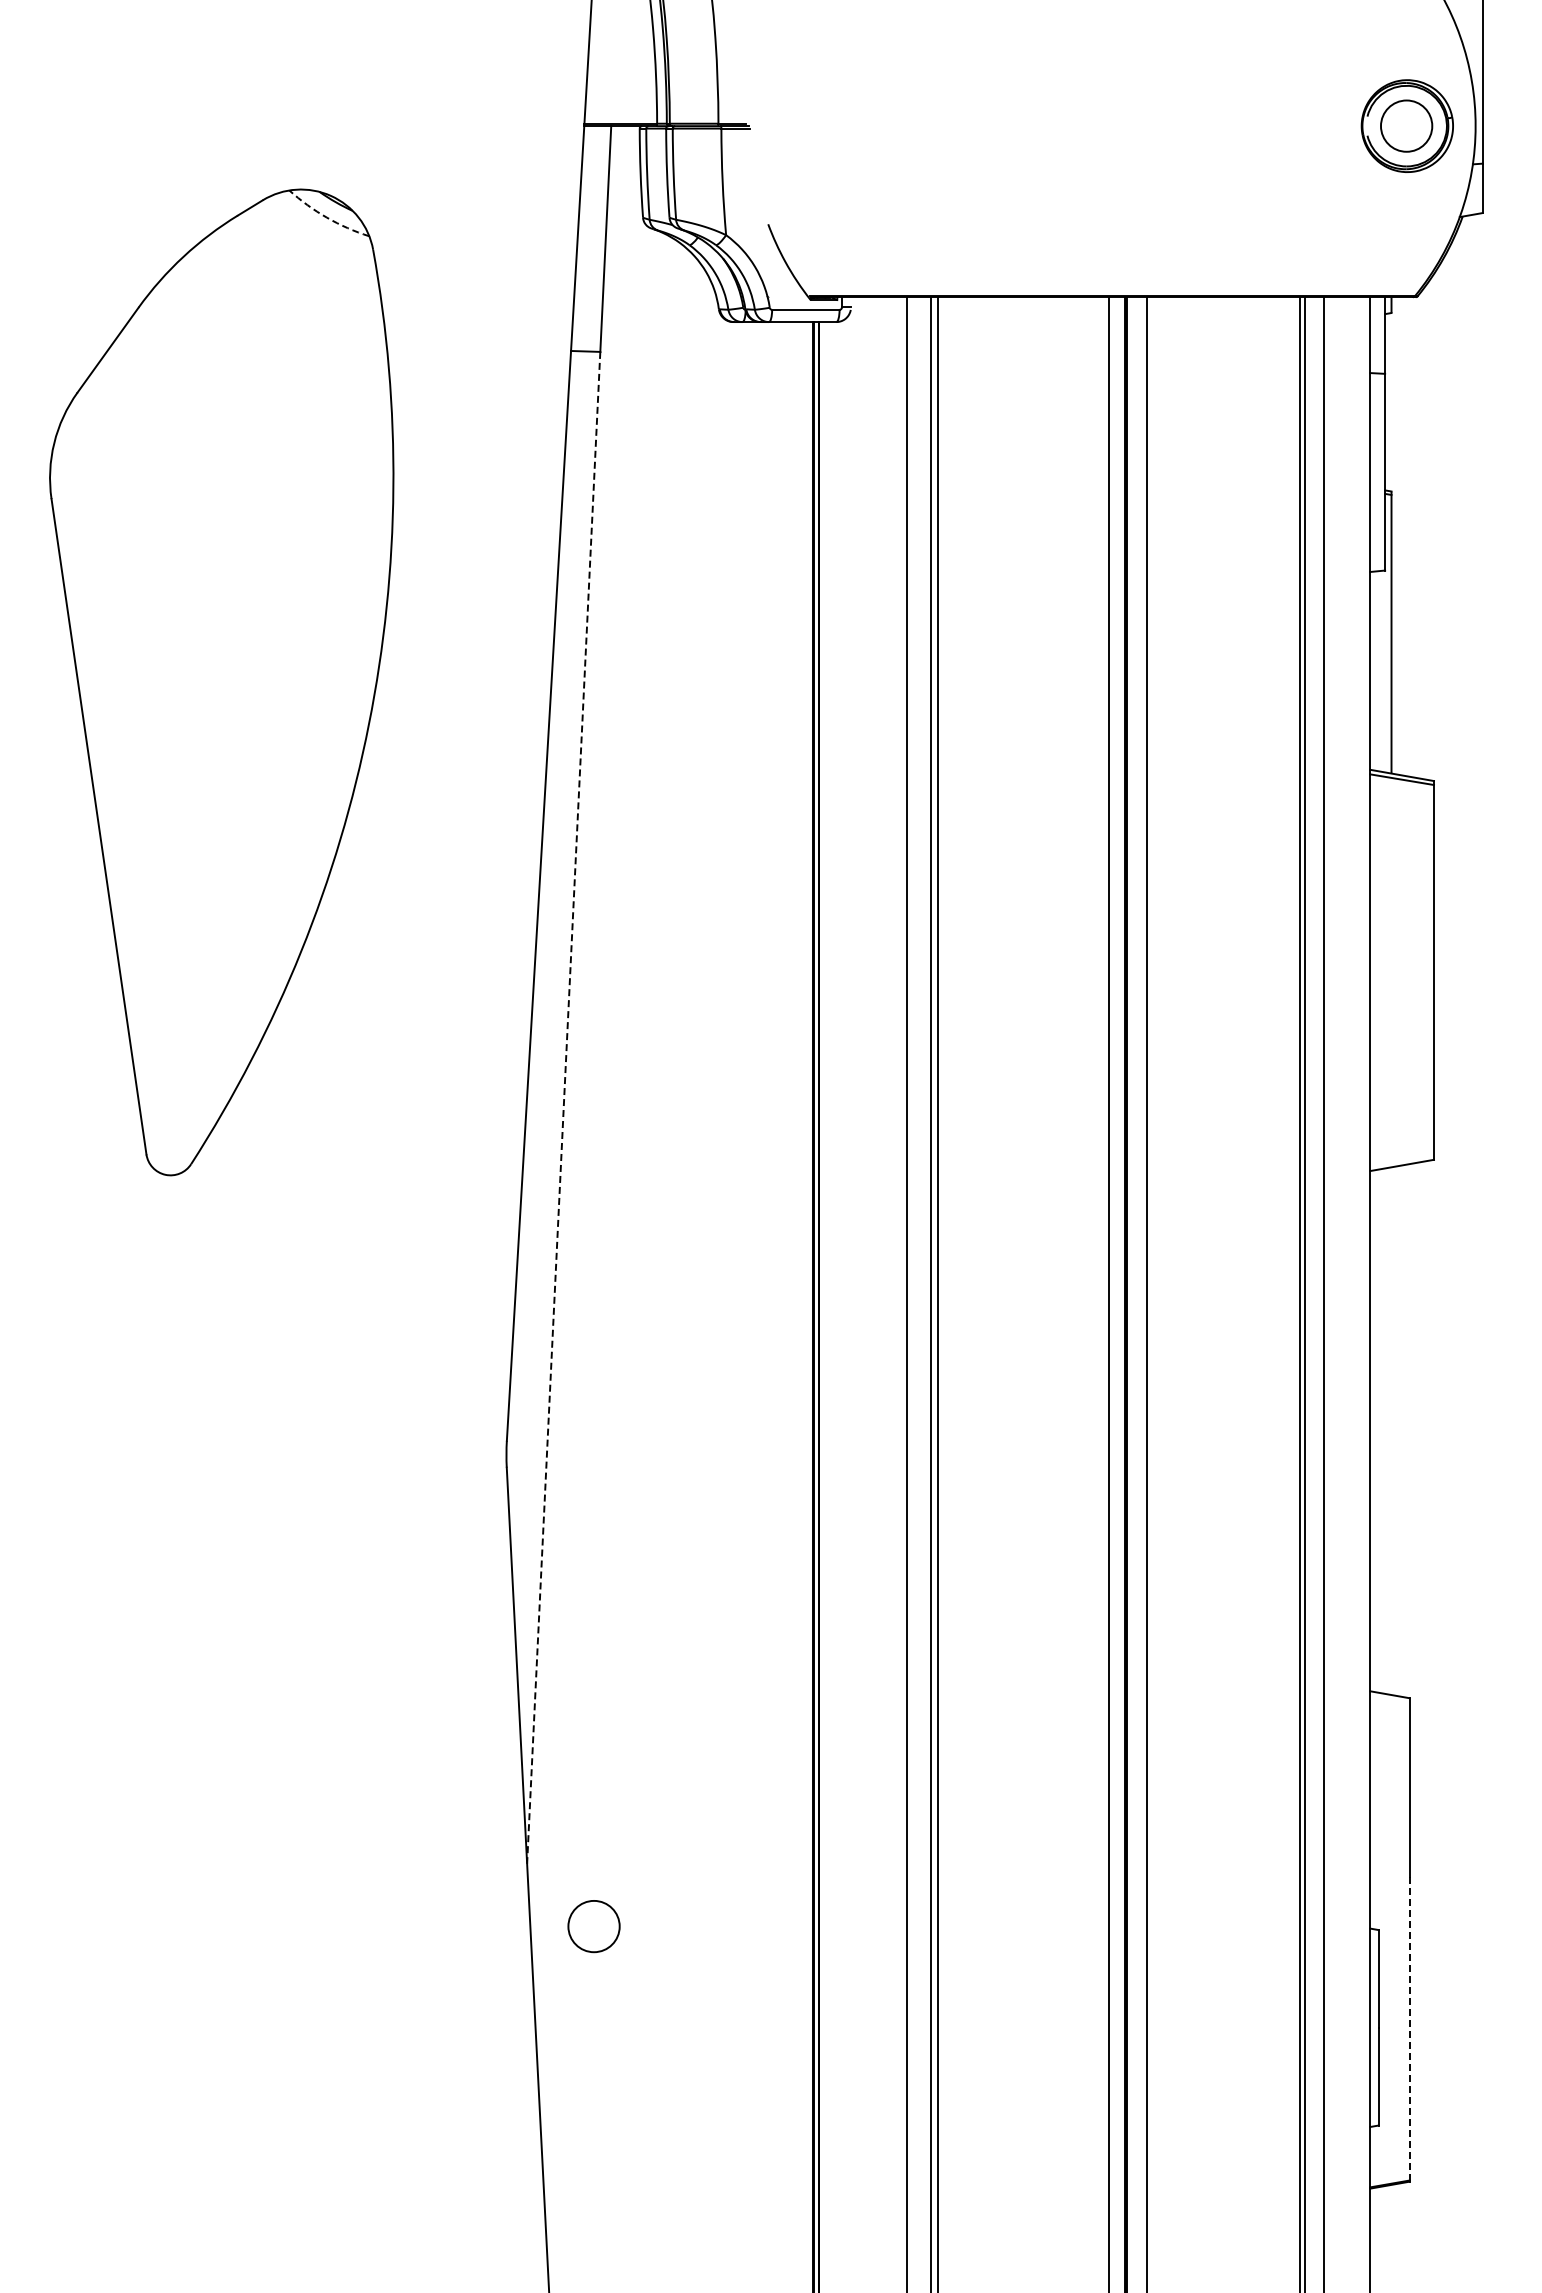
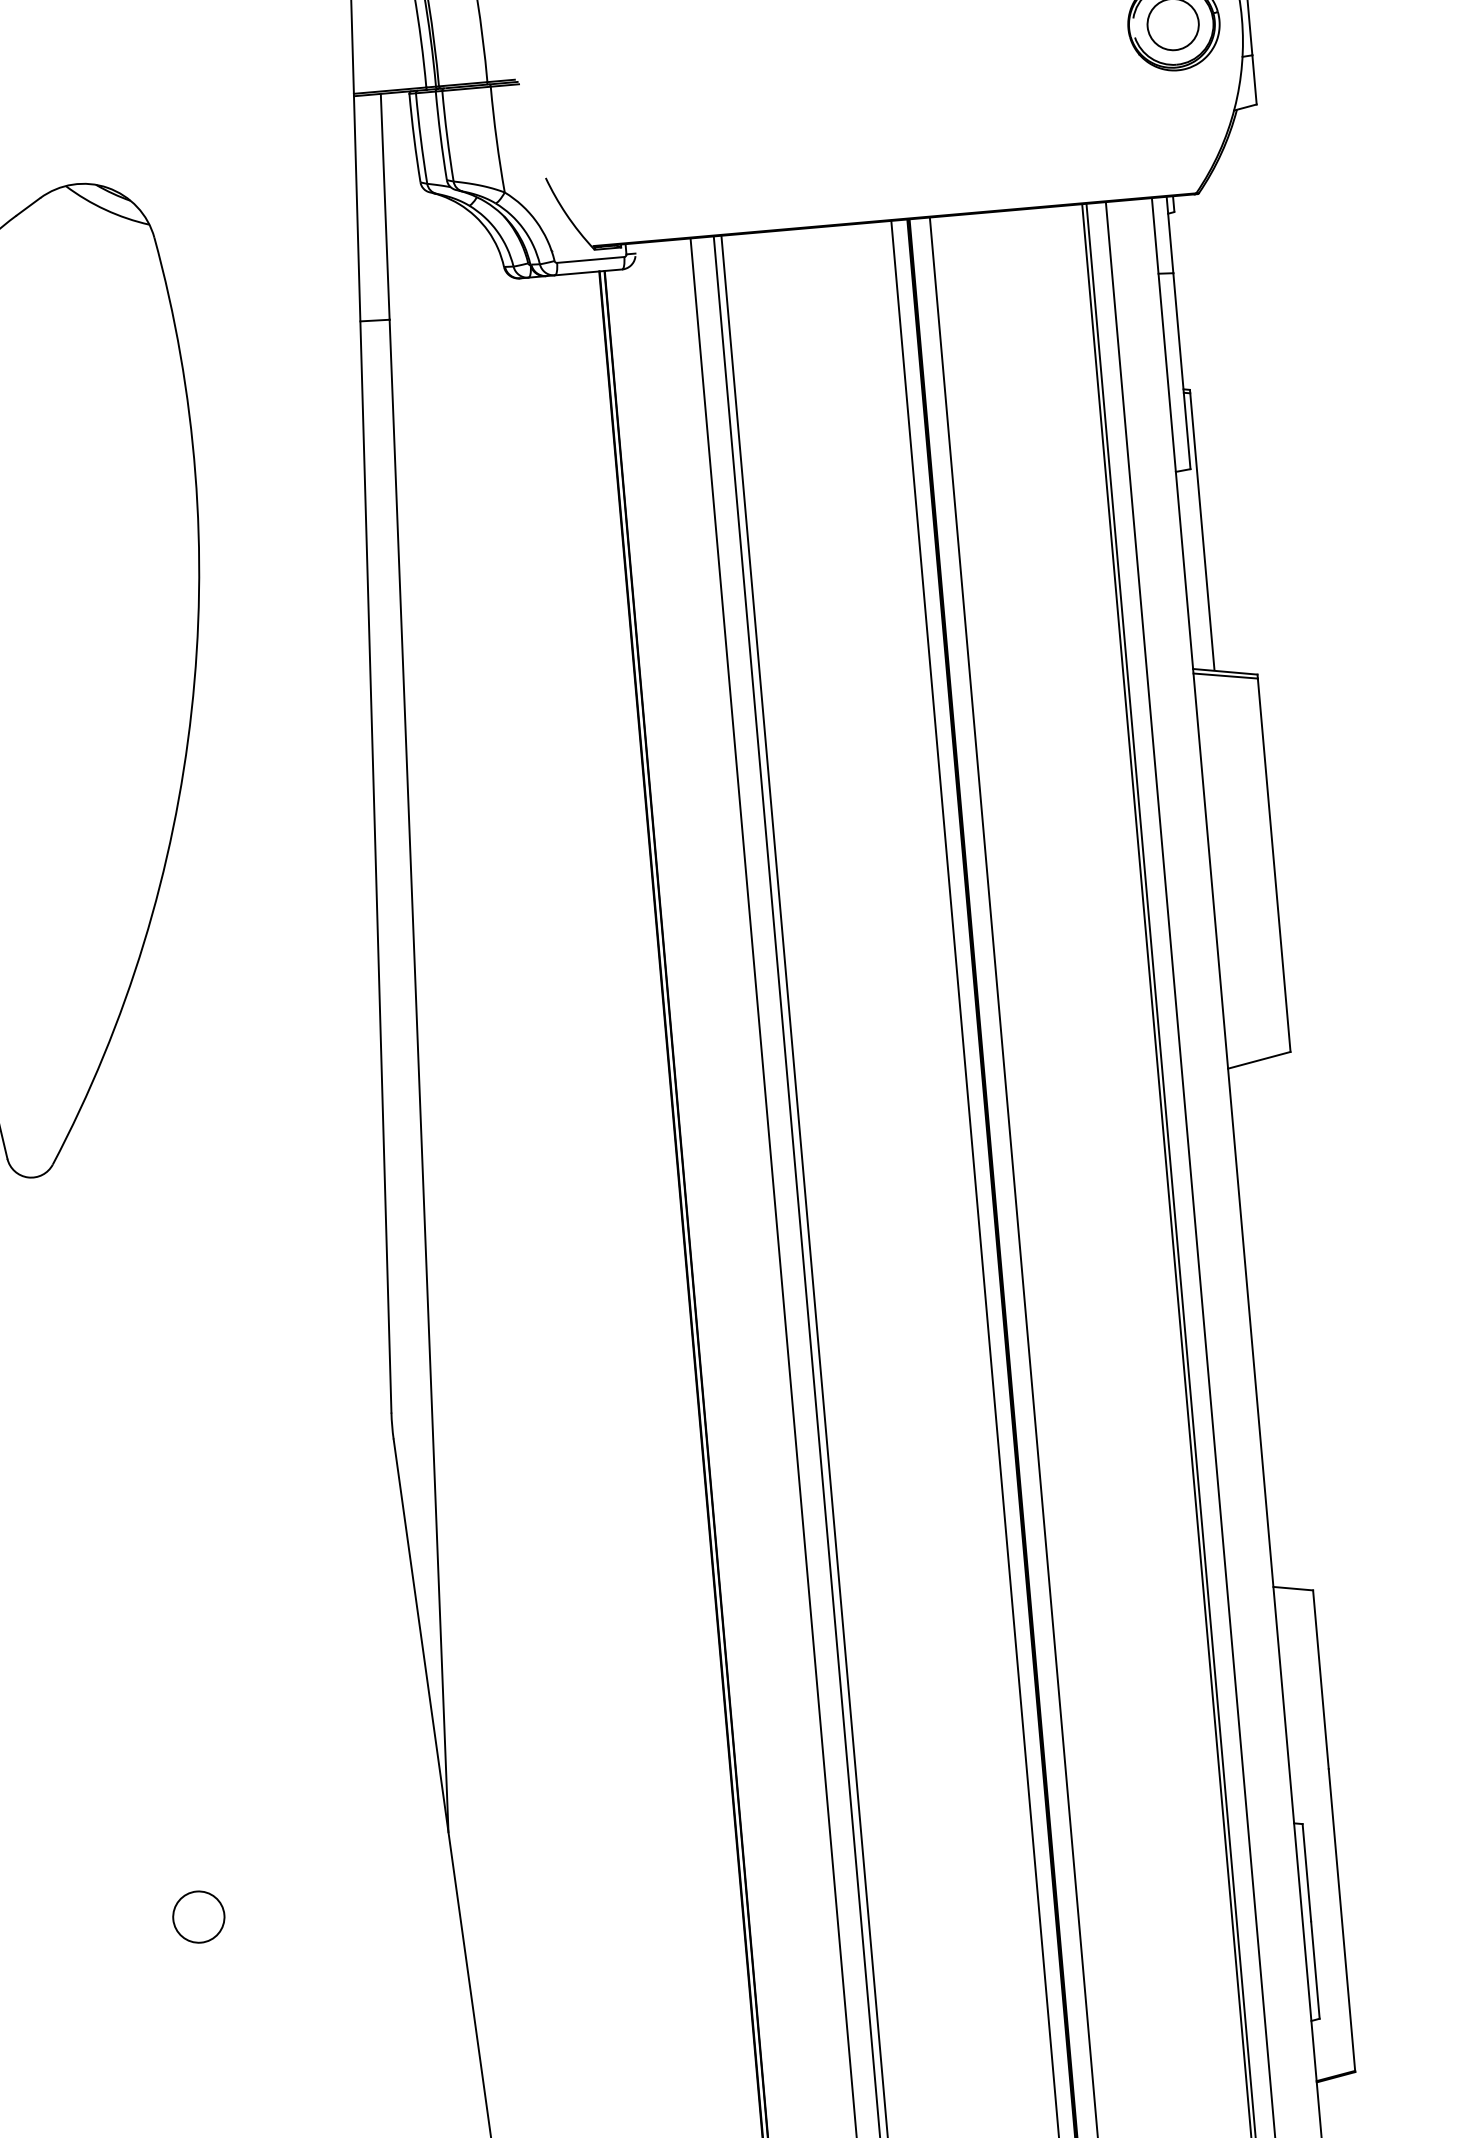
arc: (326, 217) -> (105, 209), dashed -> solid
line: (563, 1107) -> (418, 1075), dashed -> solid
circle: (593, 1926) -> (198, 1917), moved
line: (1409, 2029) -> (1341, 1920), dashed -> solid

